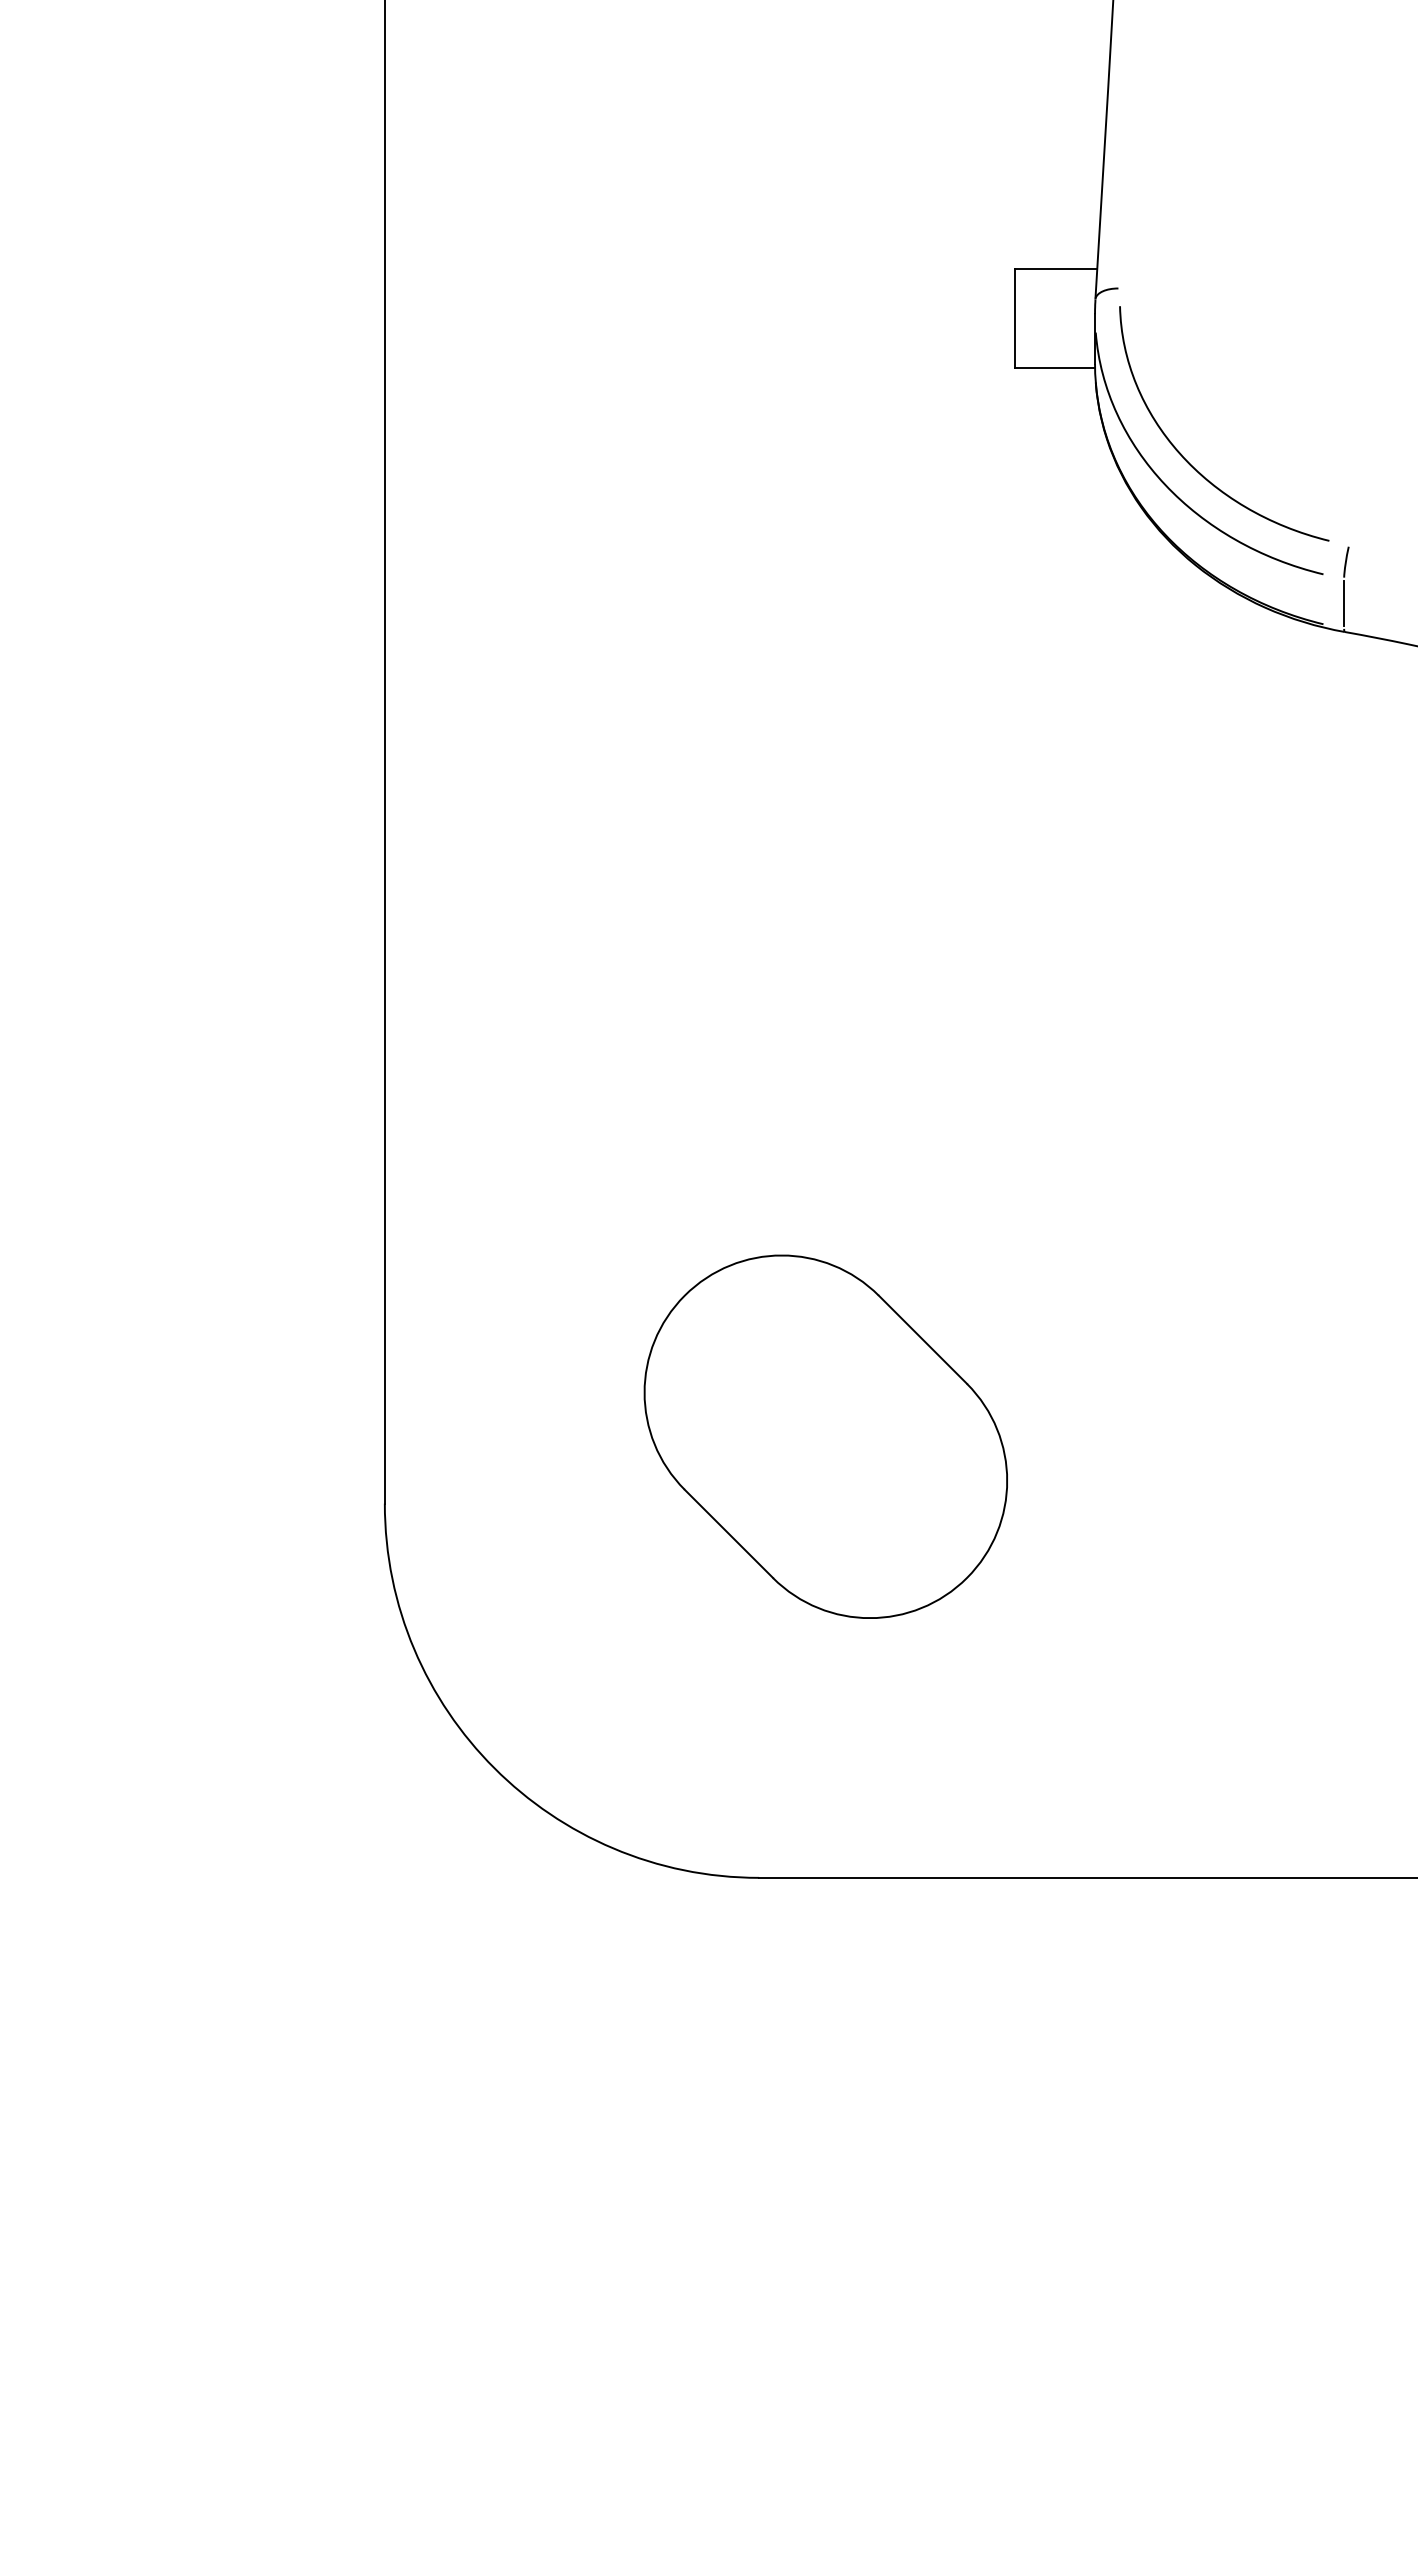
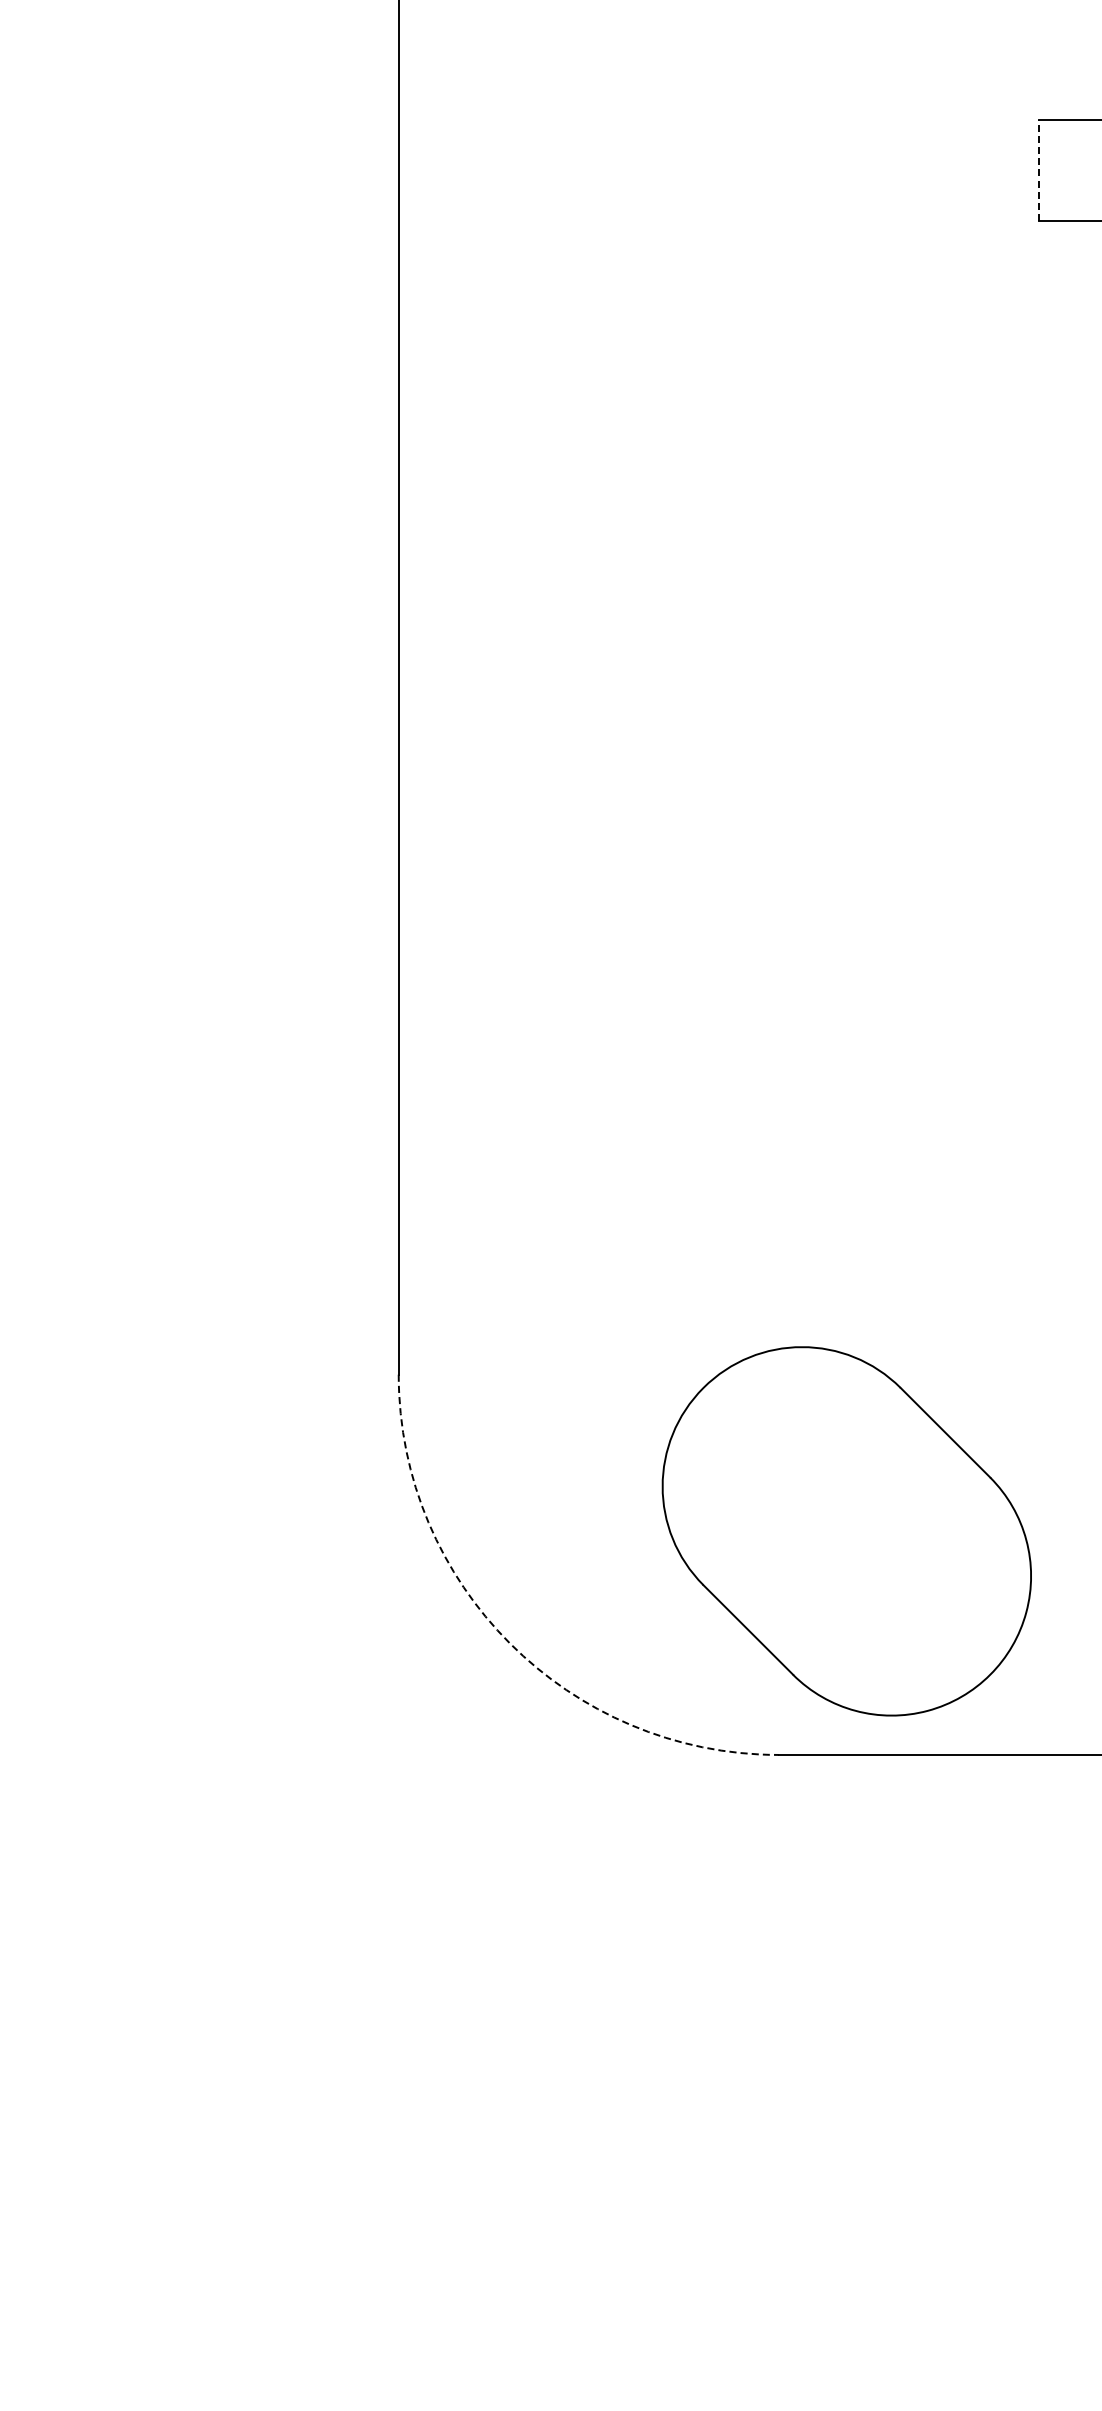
line: (1015, 318) -> (1039, 170), solid -> dashed
part: (825, 1436) -> (846, 1531), moved
arc: (494, 1768) -> (510, 1643), solid -> dashed

